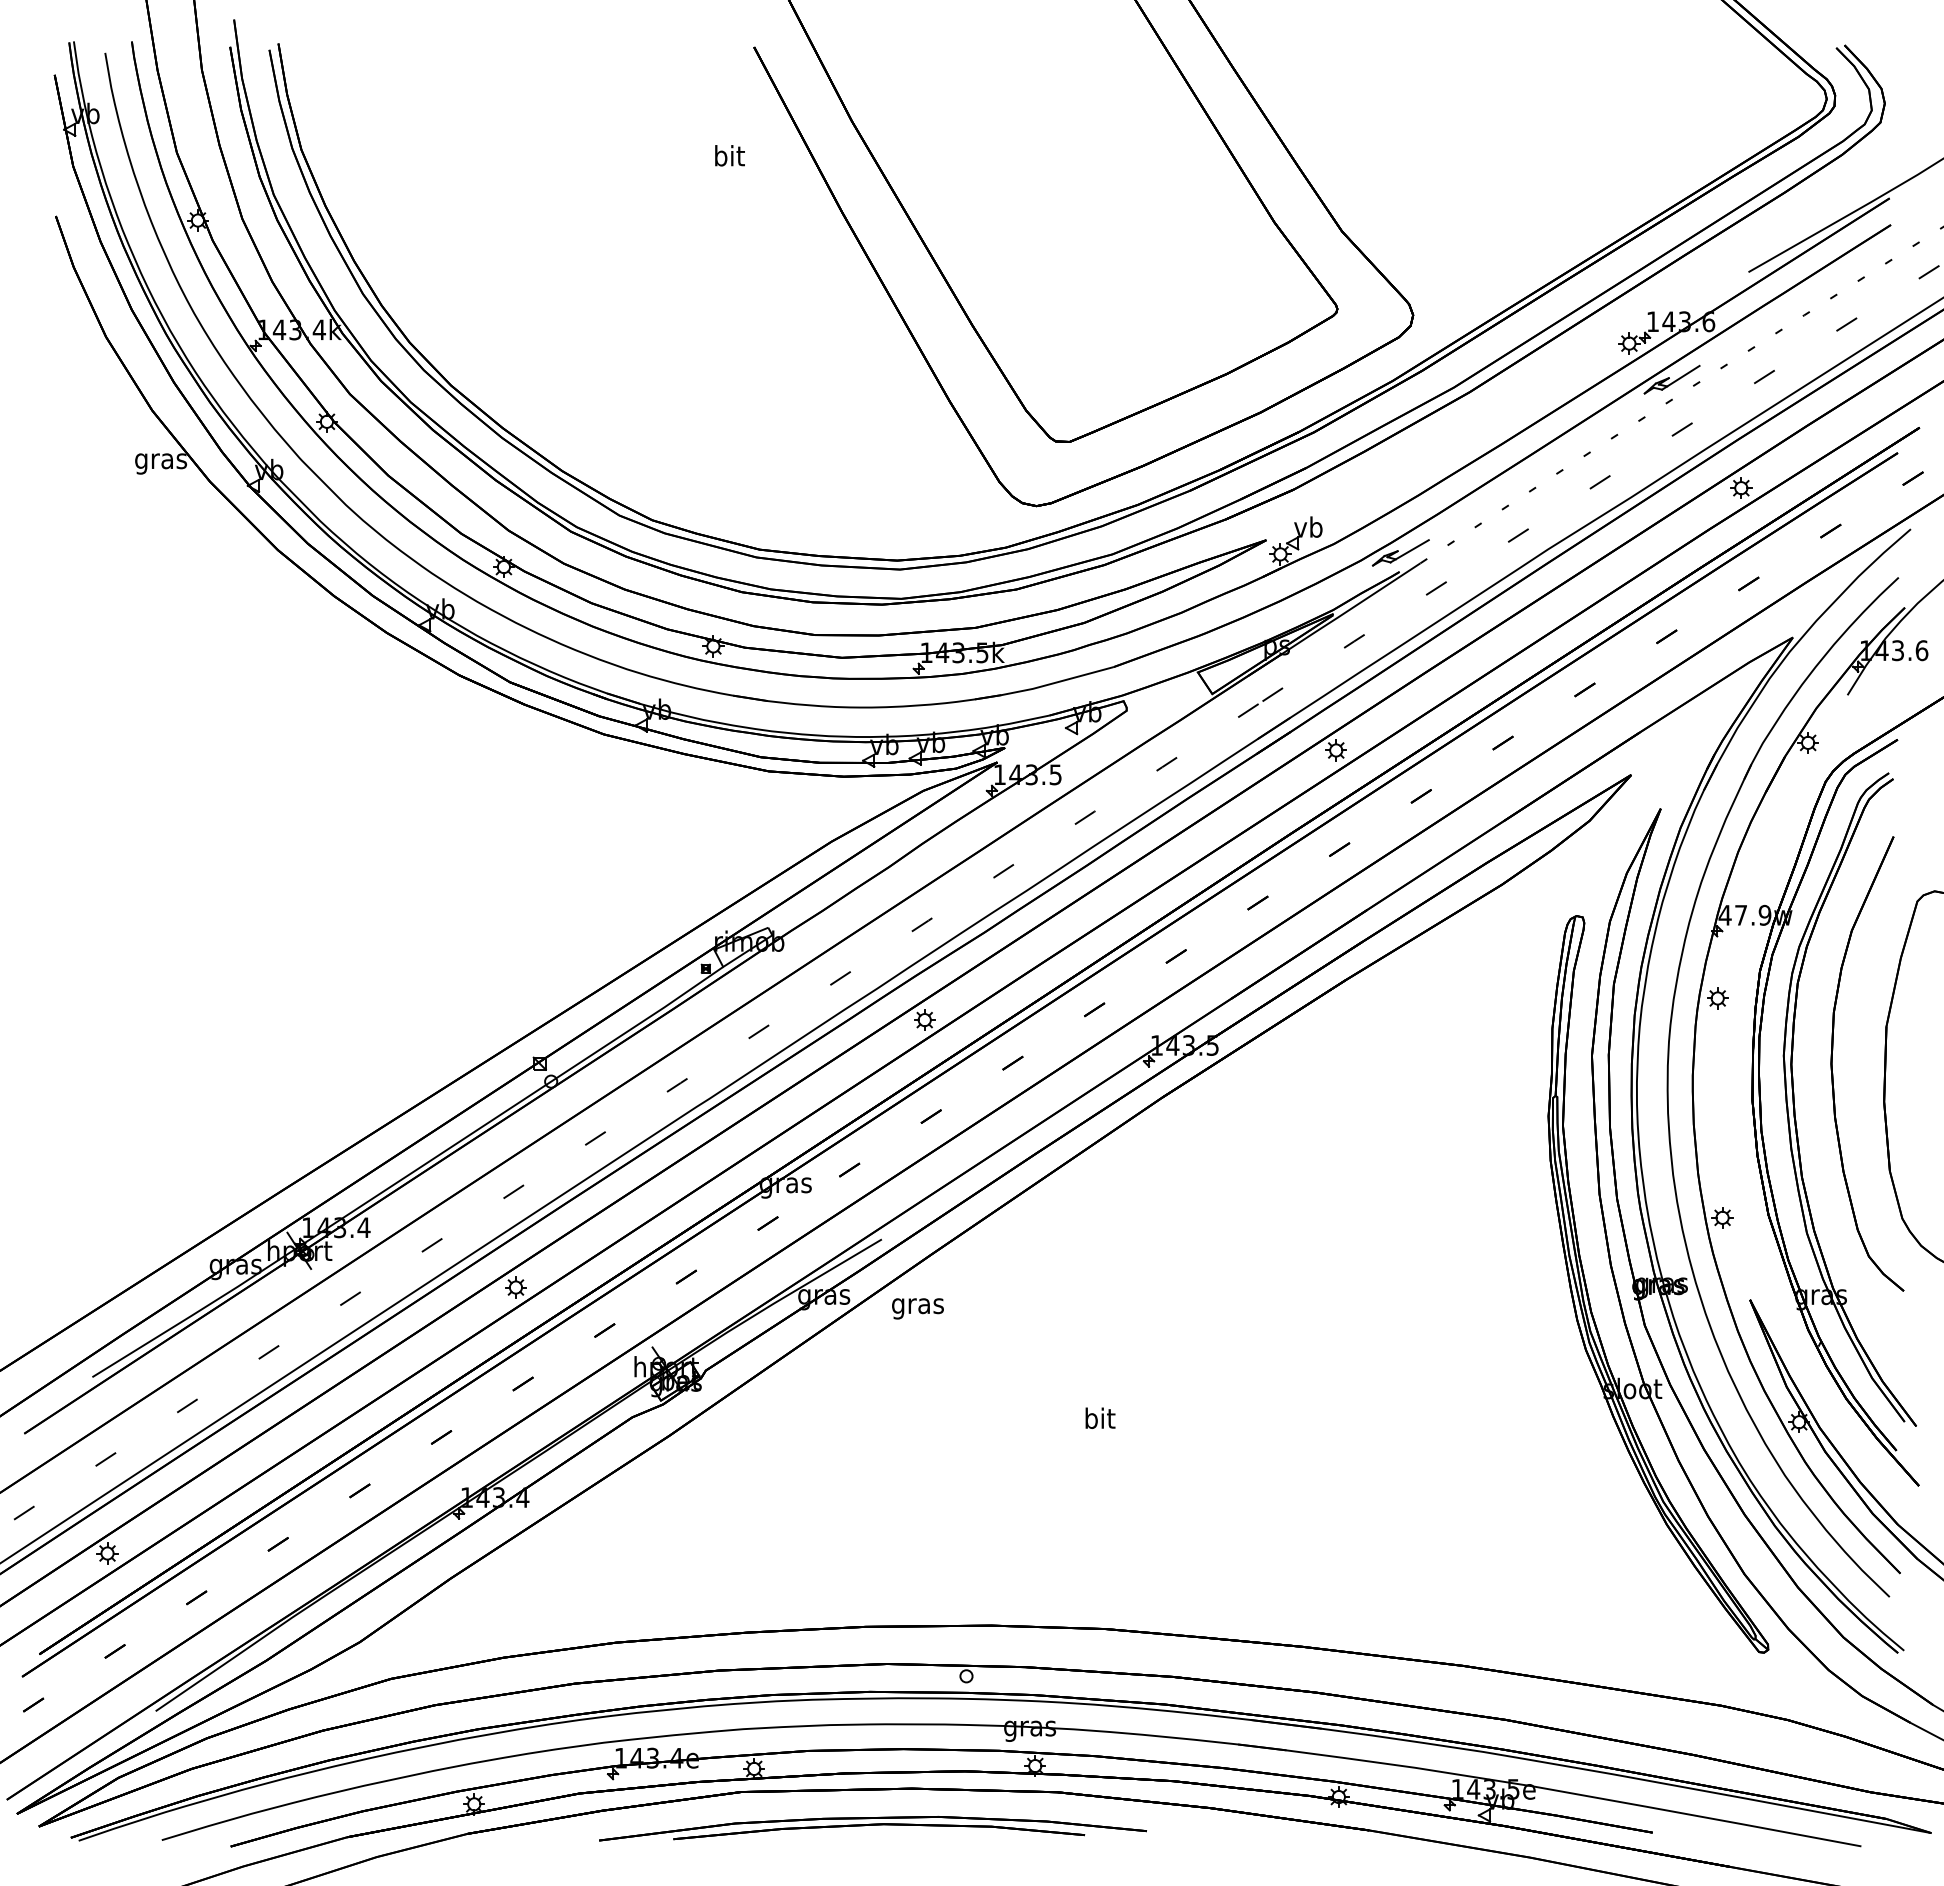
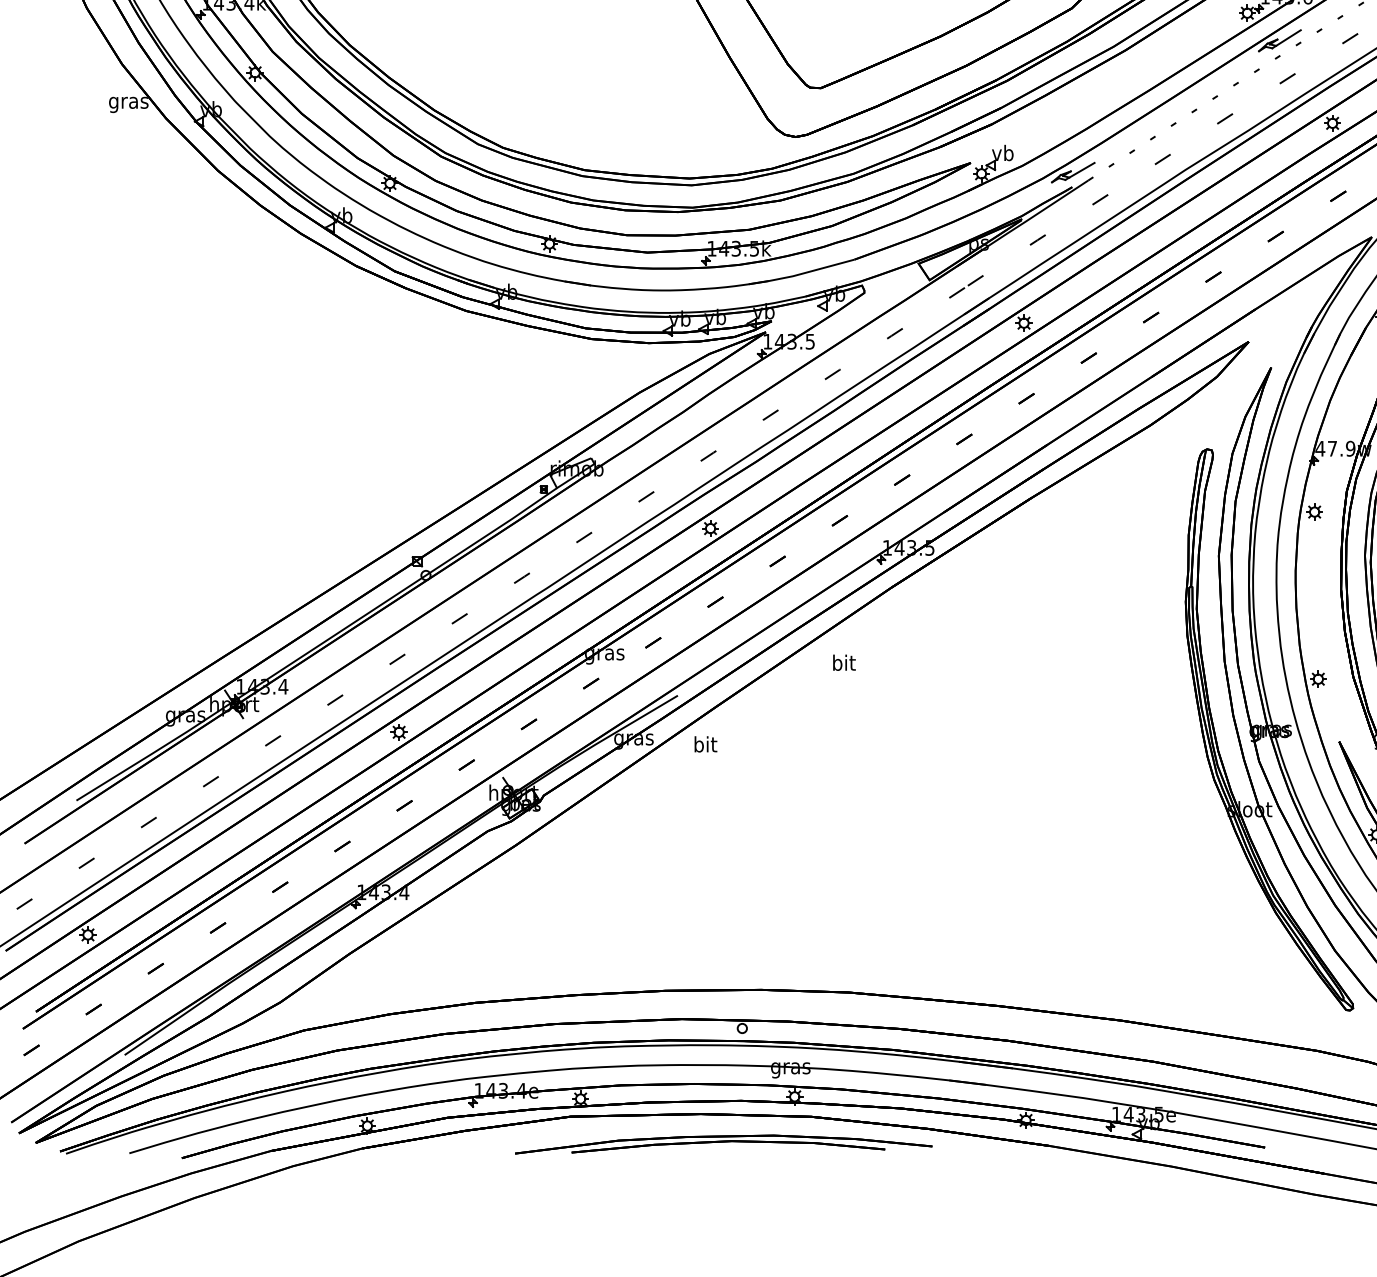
text: (917, 1305) -> (705, 746), gras -> bit
text: (1100, 1417) -> (844, 662), moved
part: (872, 1828) -> (723, 1144), moved

